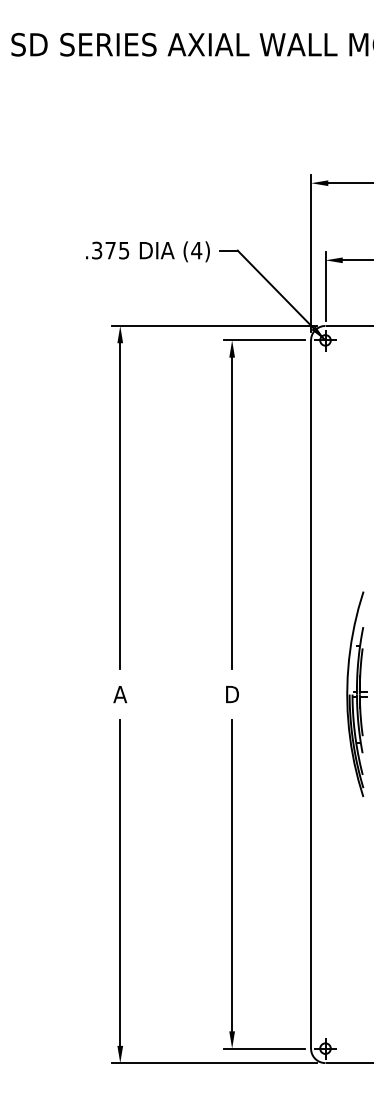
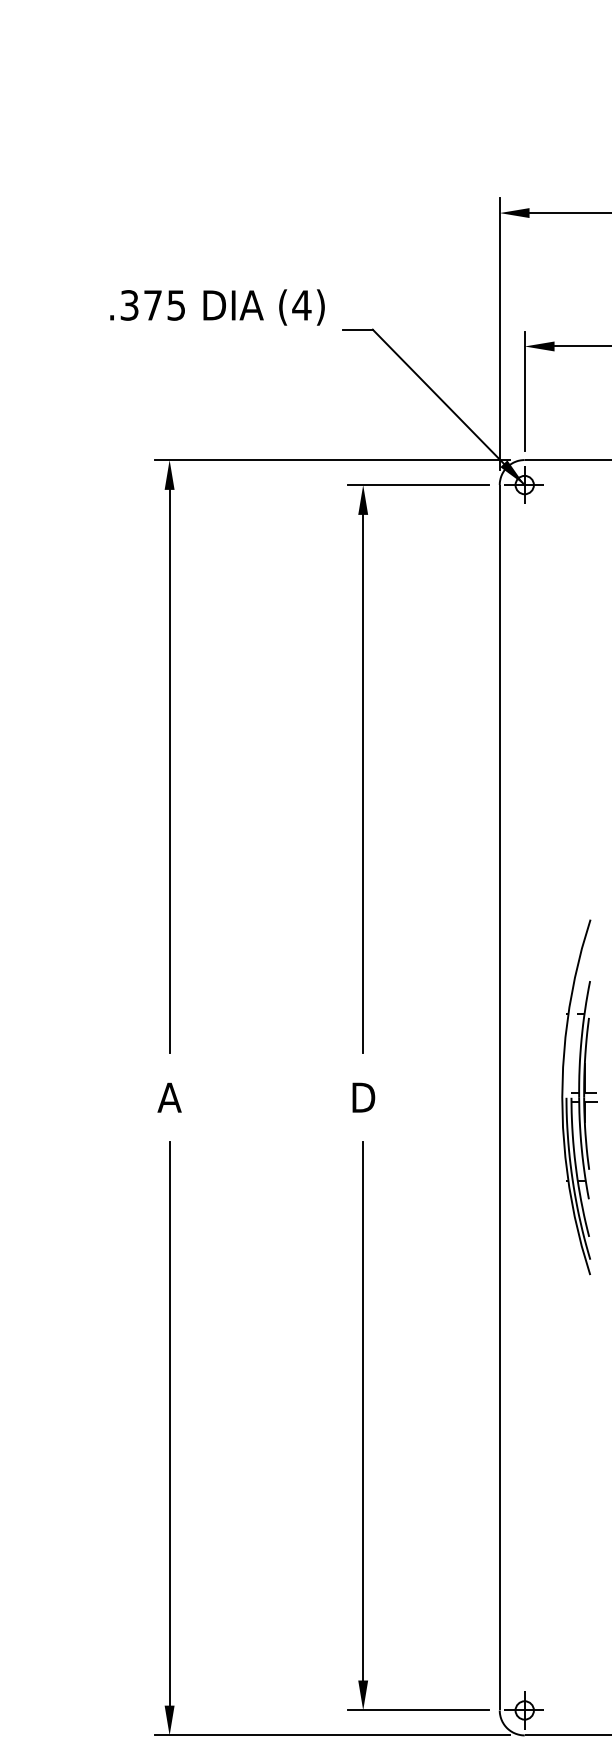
text: (147, 251) -> (216, 306), moved

